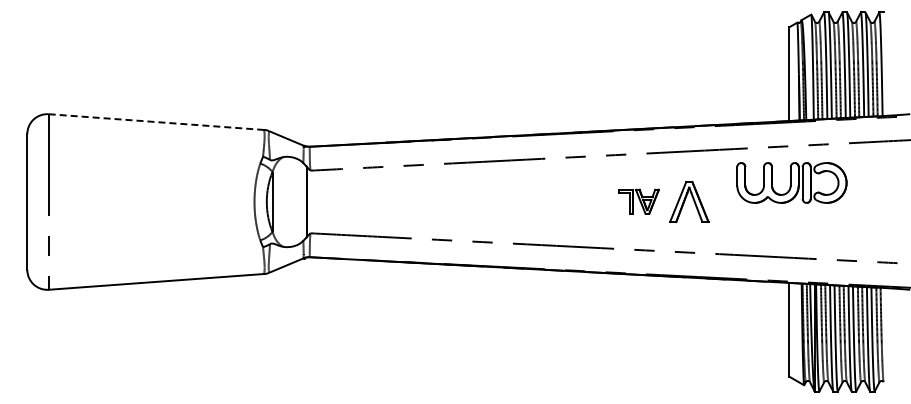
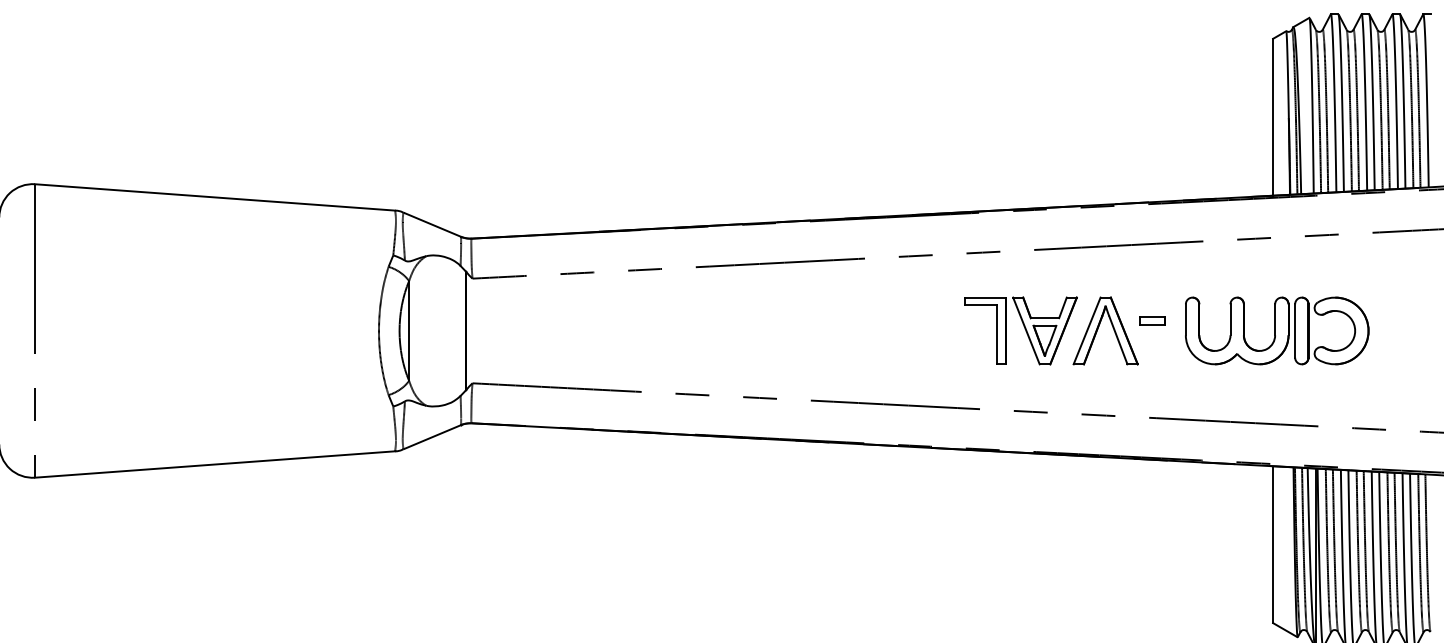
line: (155, 122) -> (213, 198), dashed -> solid
part: (791, 182) -> (1276, 330), moved
part: (717, 195) -> (1152, 320), added
part: (638, 201) -> (1020, 330), size x1.67

